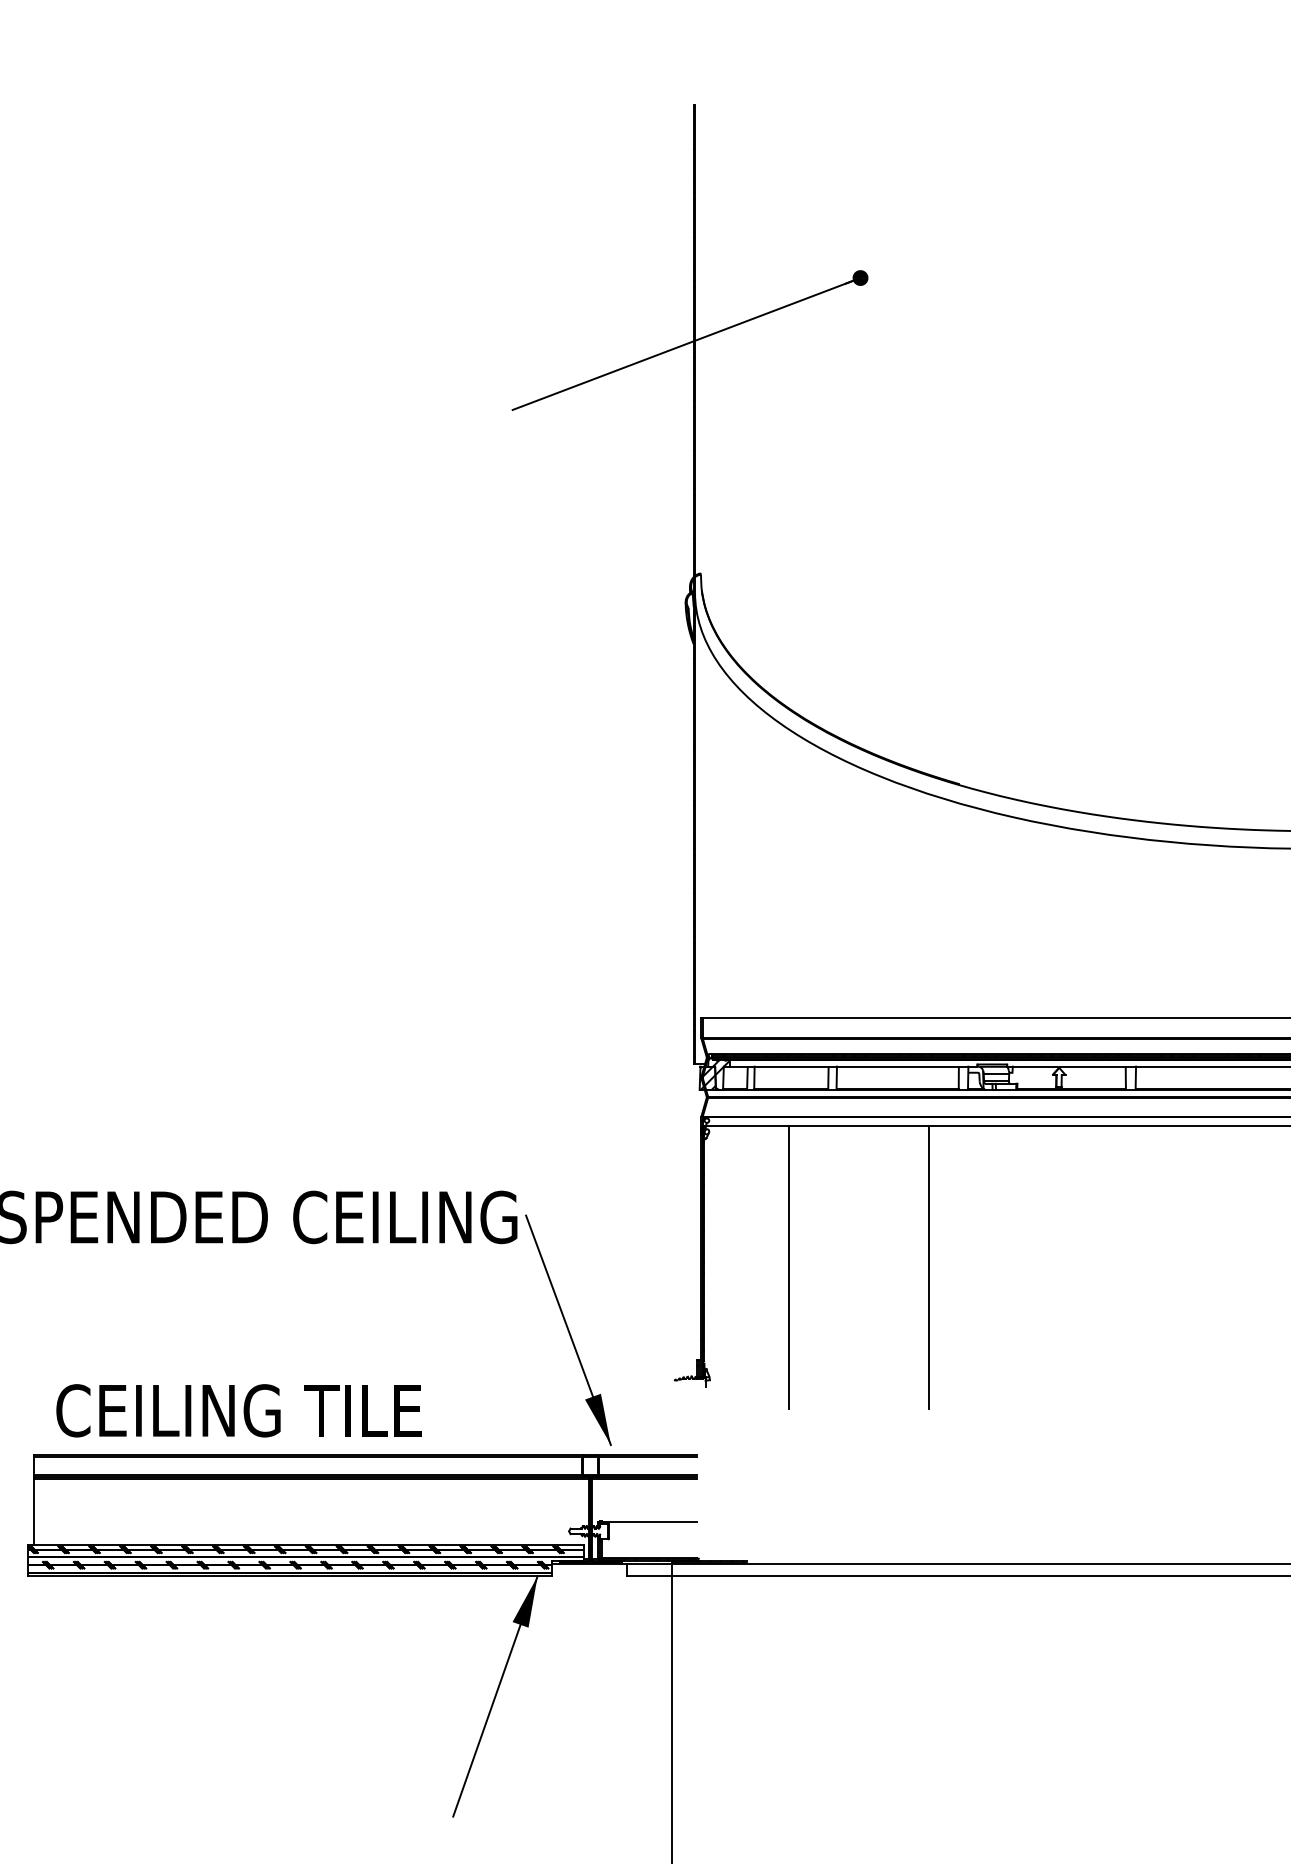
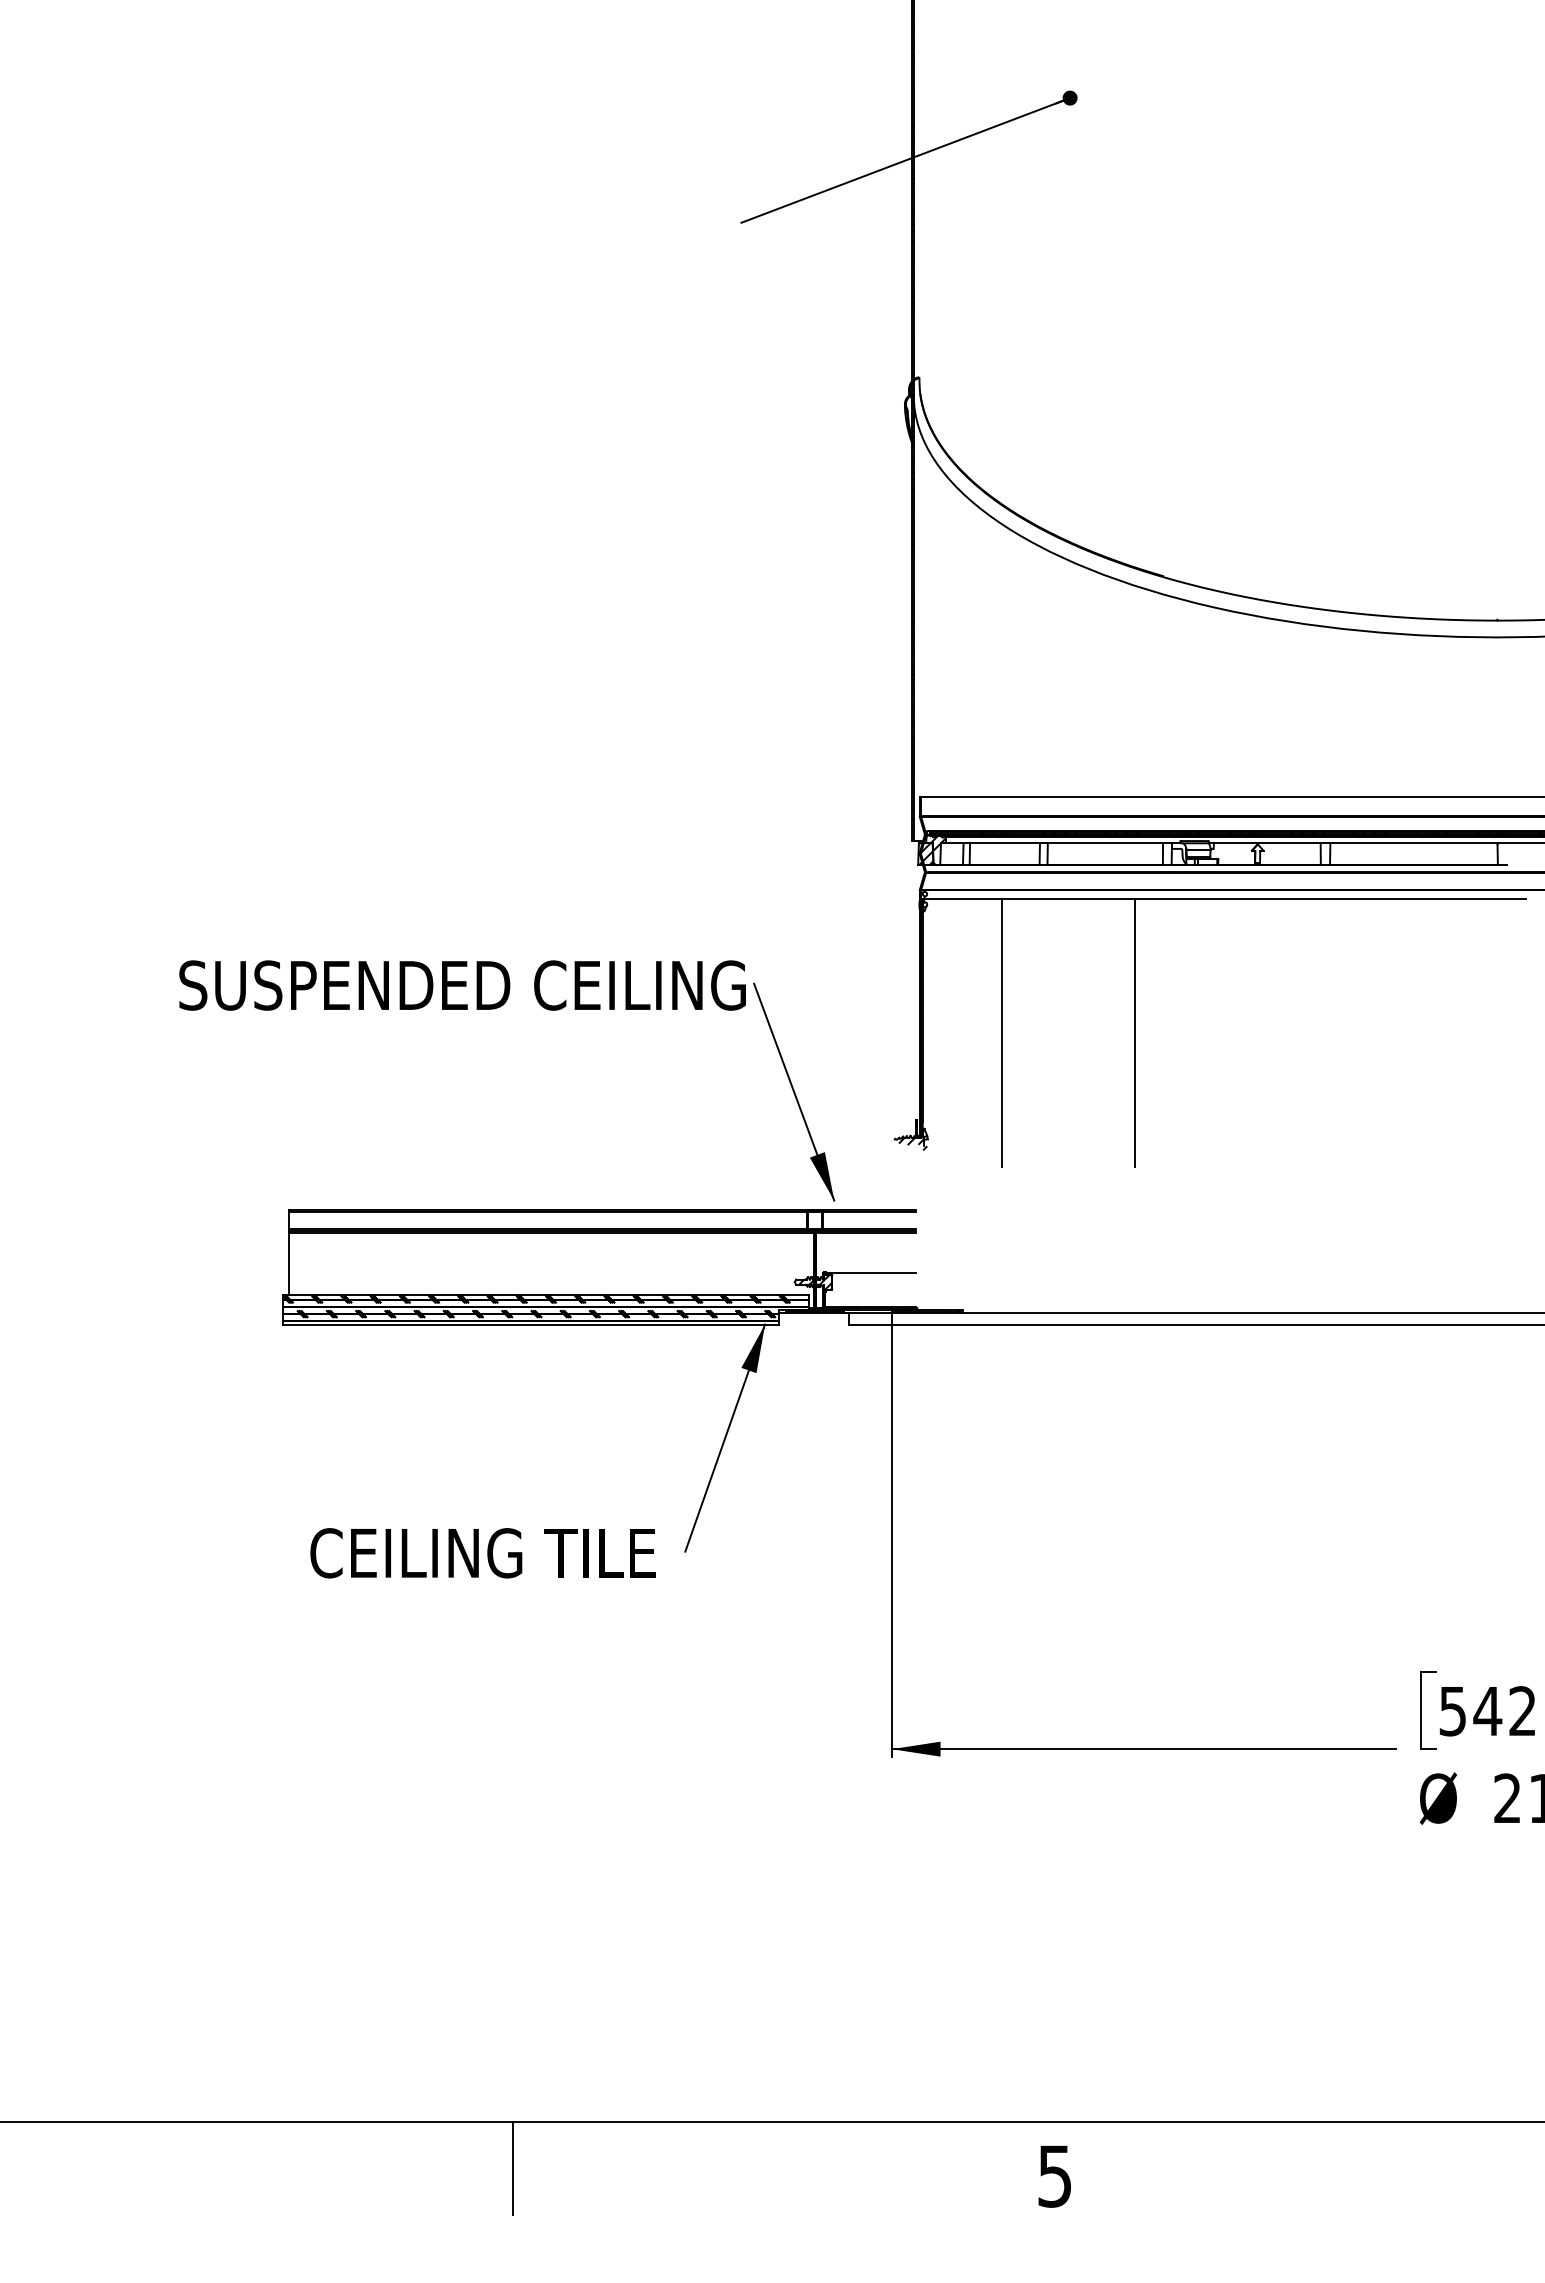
hatch: (689, 1380) -> (908, 1139), added
text: (238, 1411) -> (482, 1553), moved
hatch: (591, 1531) -> (815, 1282), added

